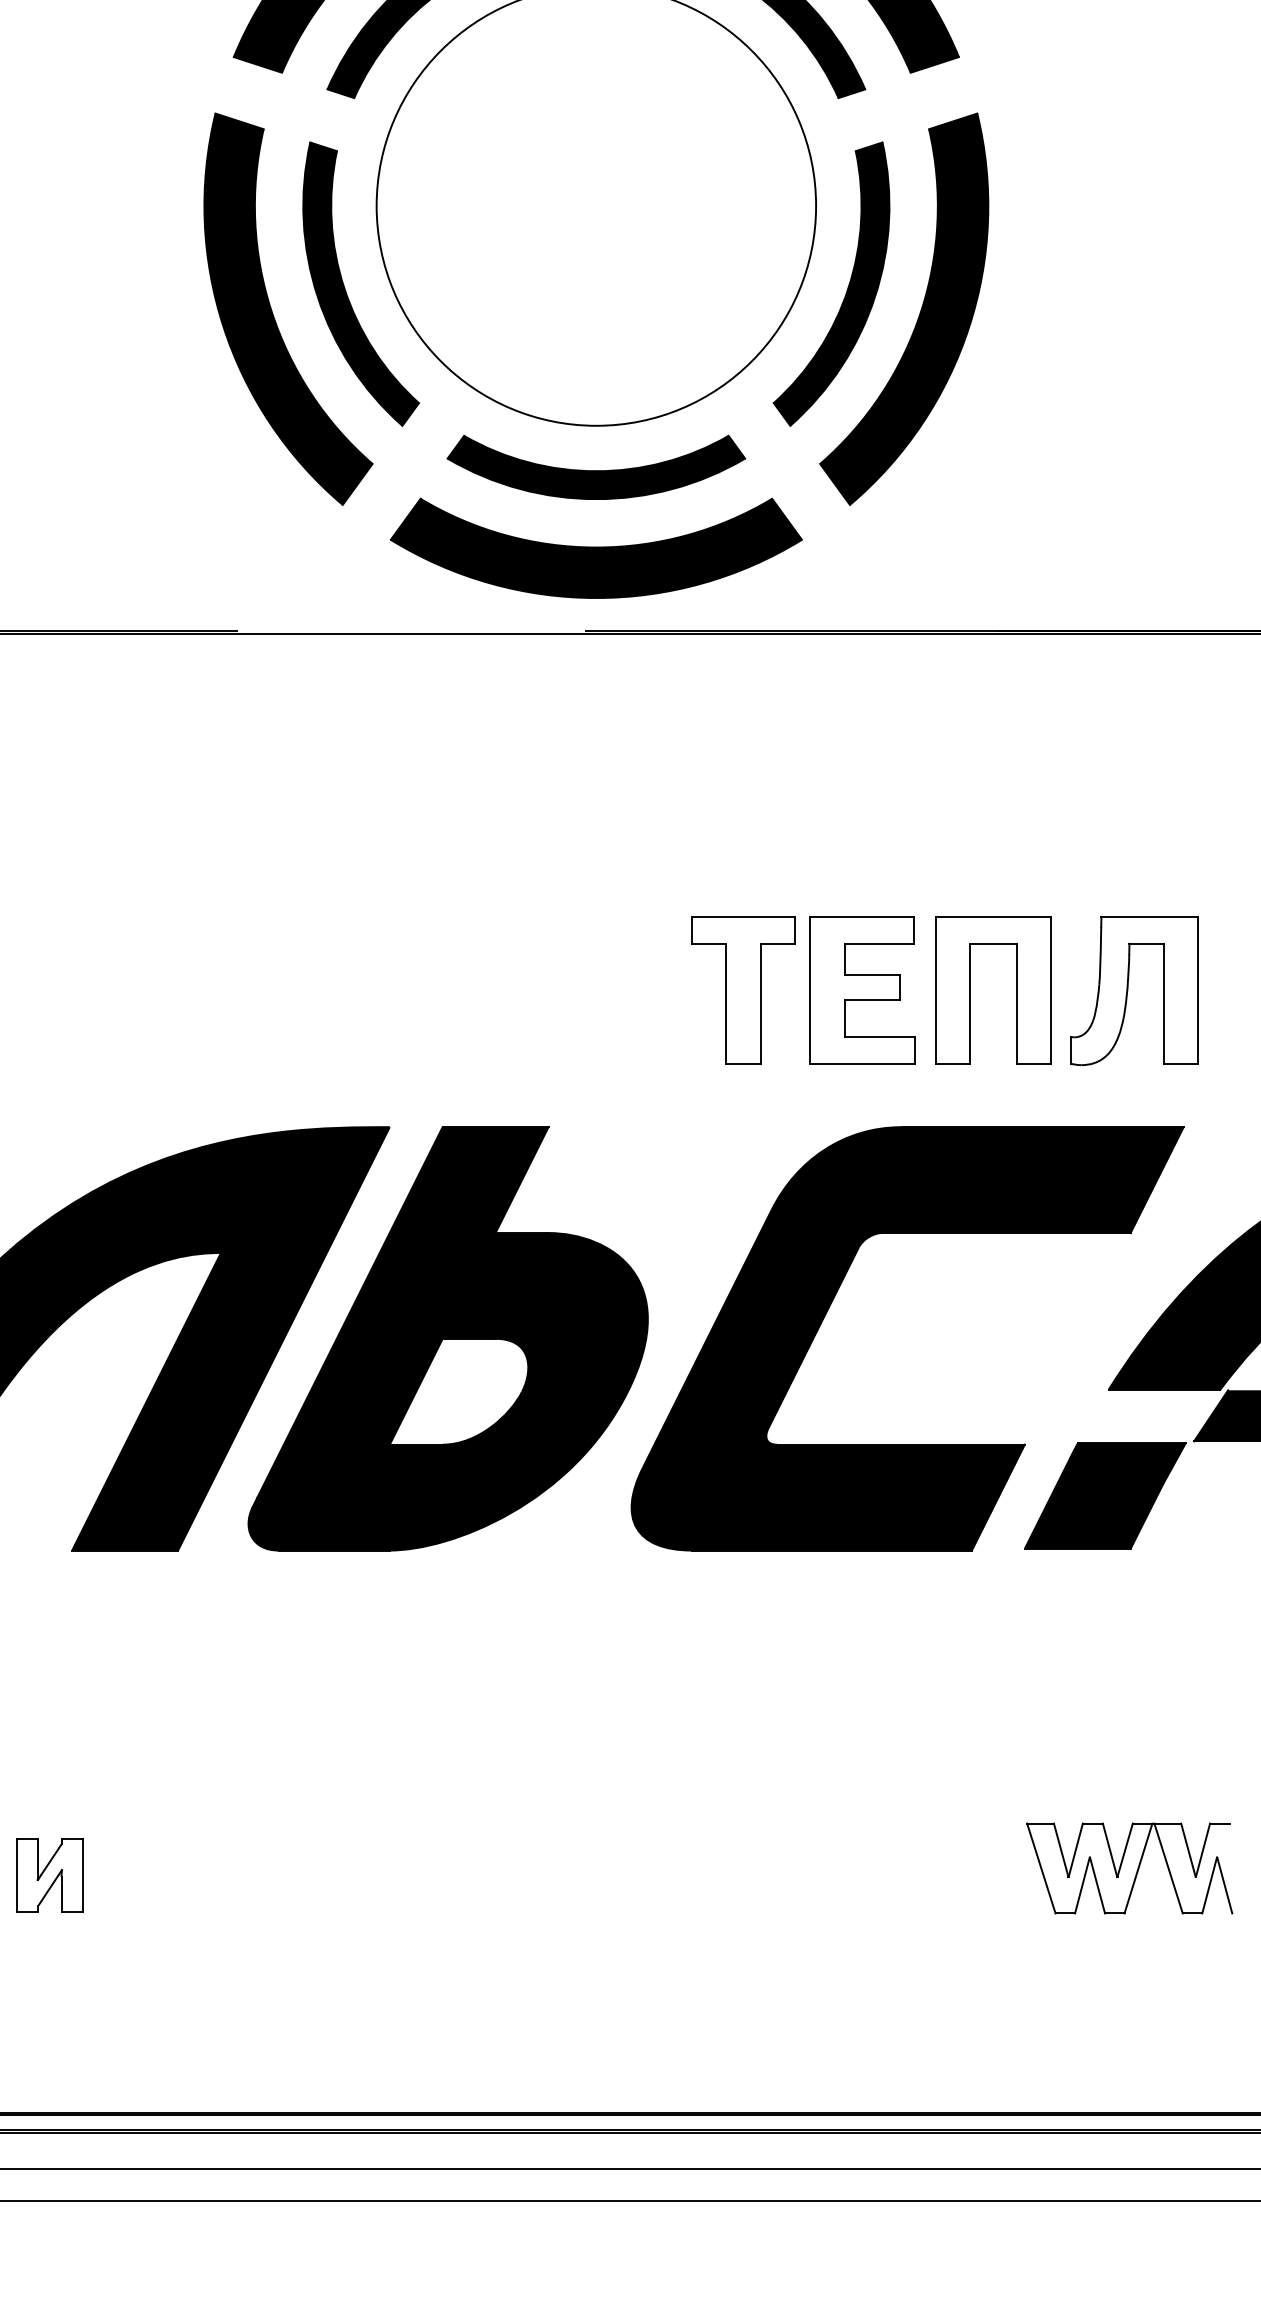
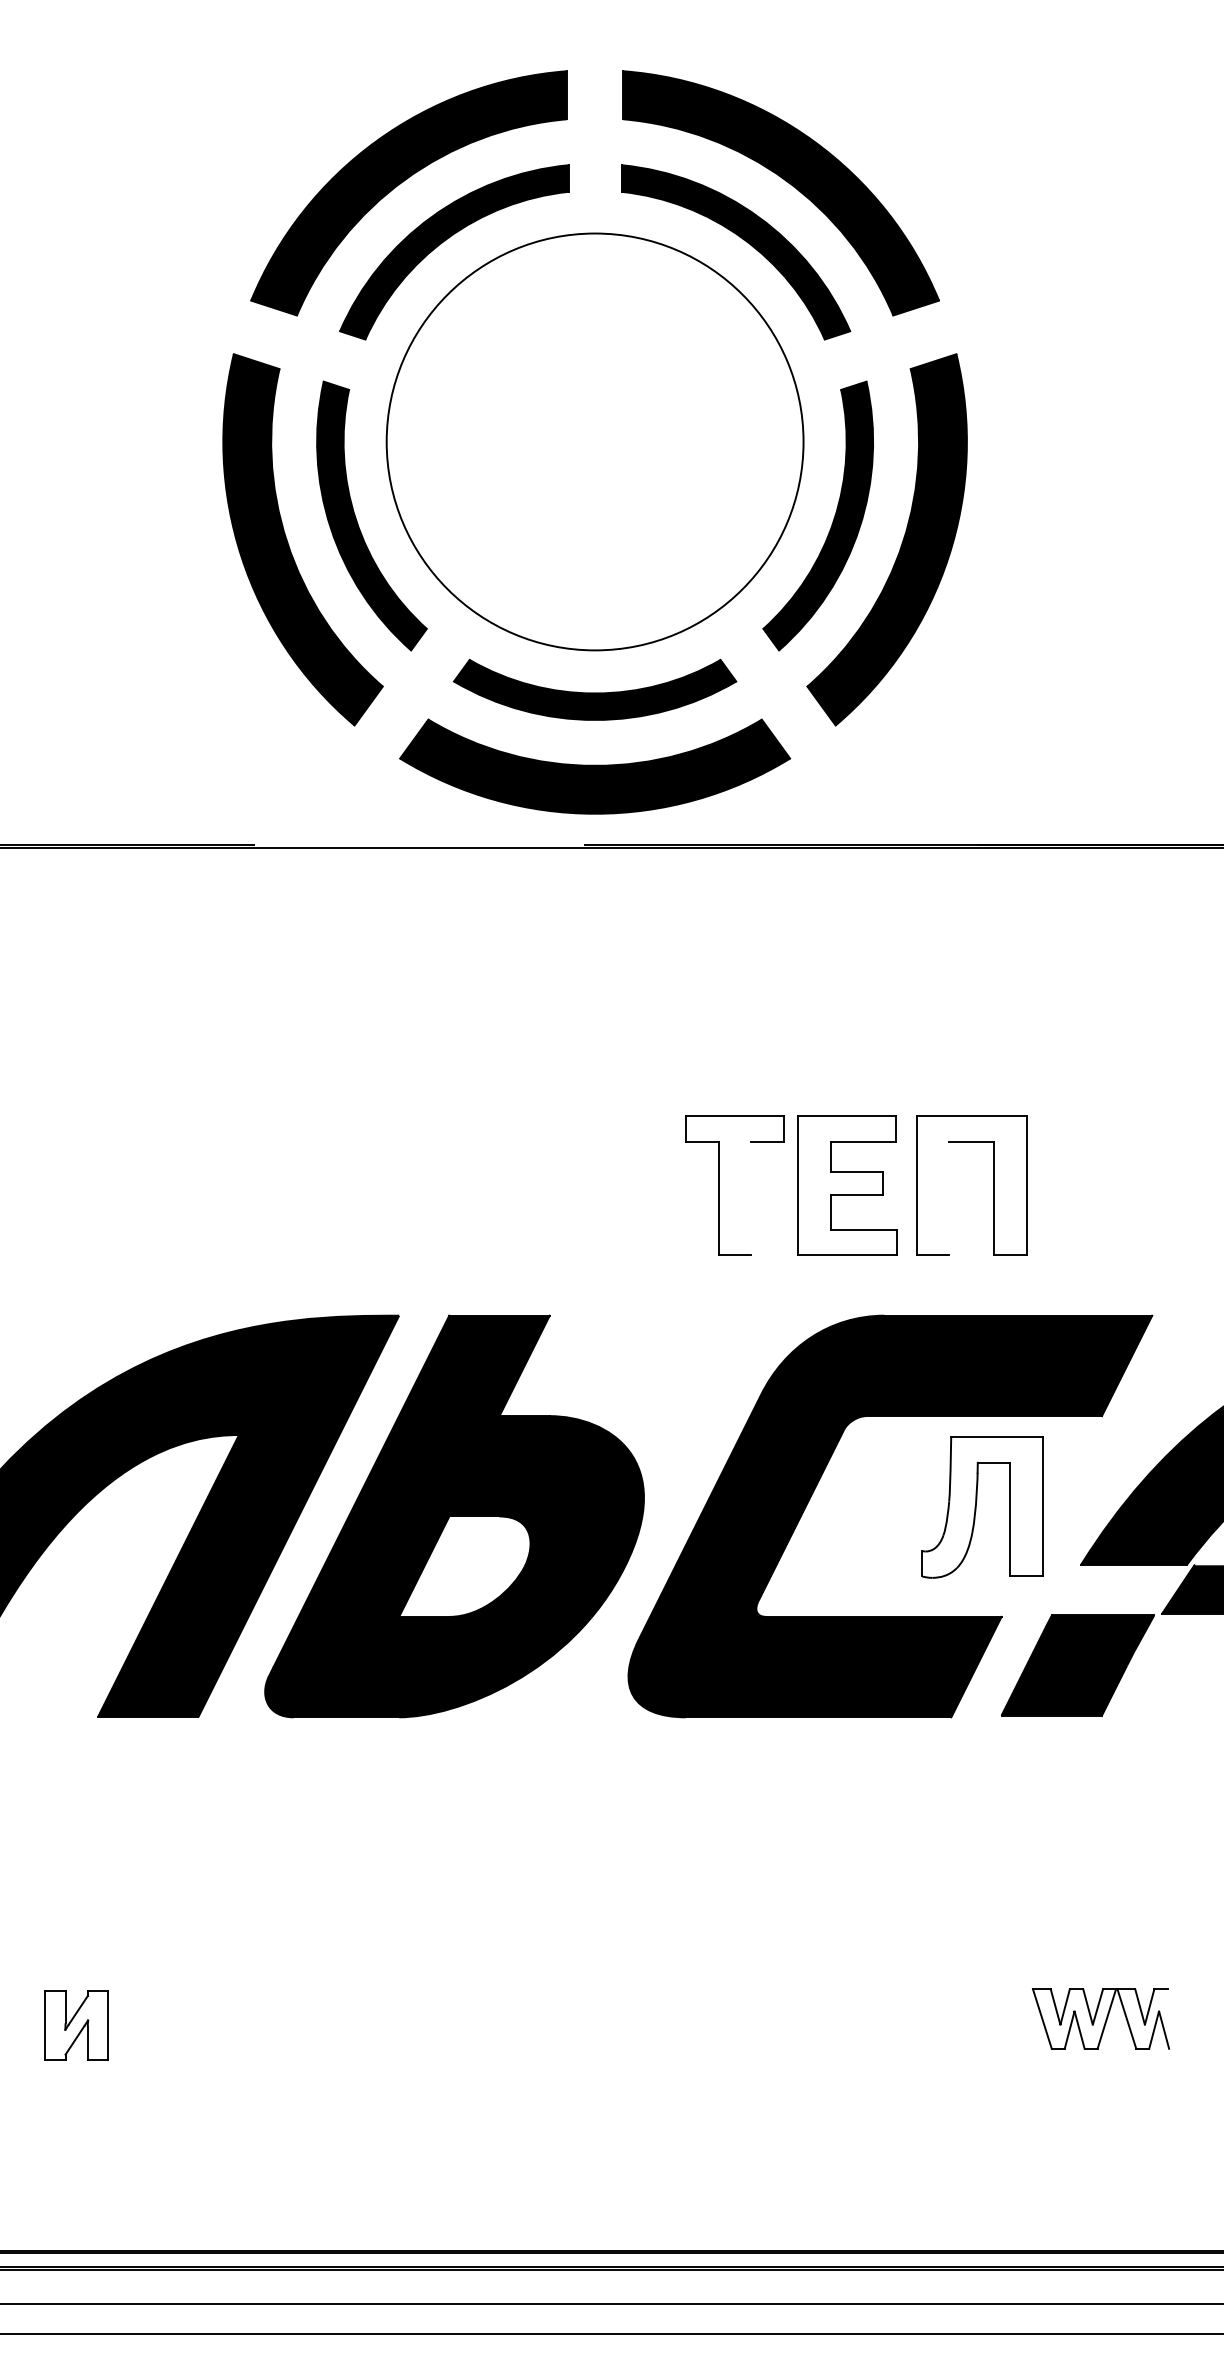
part: (1134, 990) -> (982, 1507), moved
line: (761, 1003) -> (751, 1198), removed
line: (969, 1003) -> (949, 1198), removed
part: (1129, 1868) -> (1100, 2018), size x0.7

